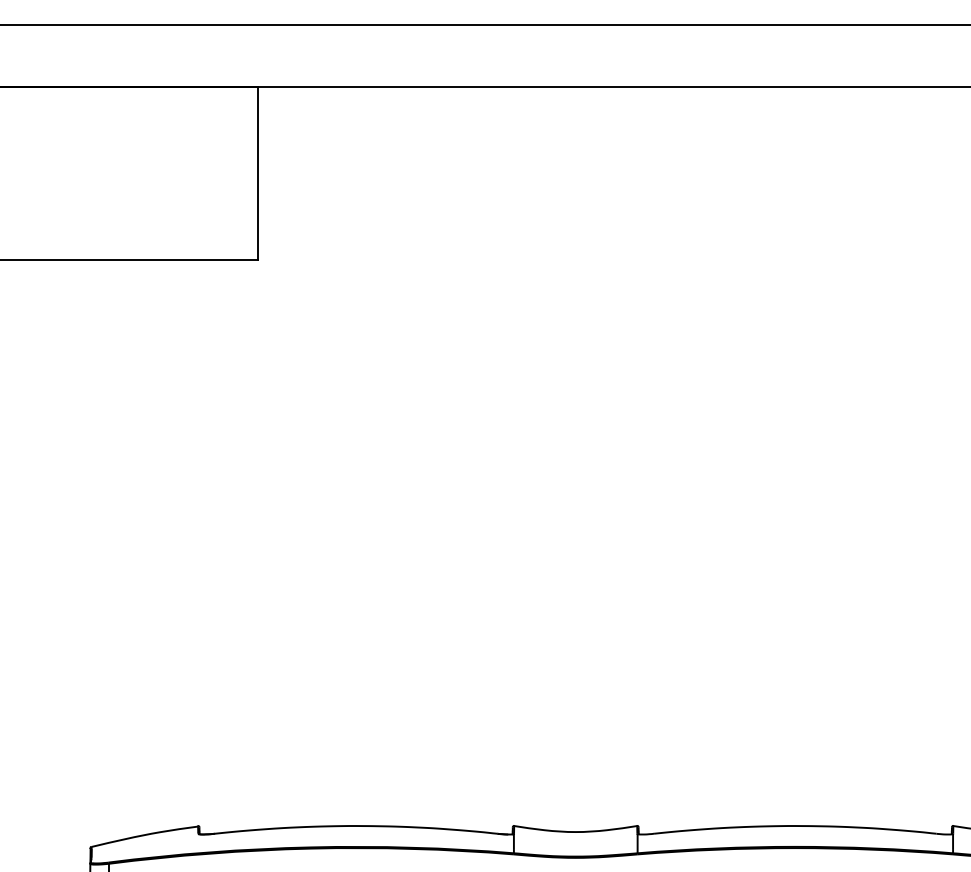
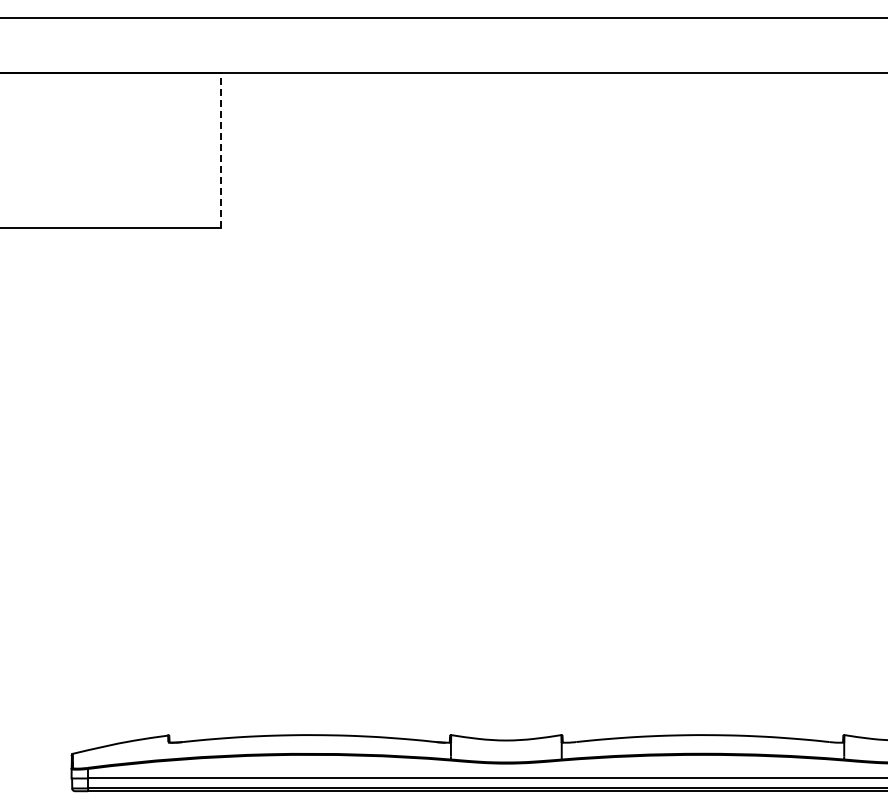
line: (257, 173) -> (221, 150), solid -> dashed

